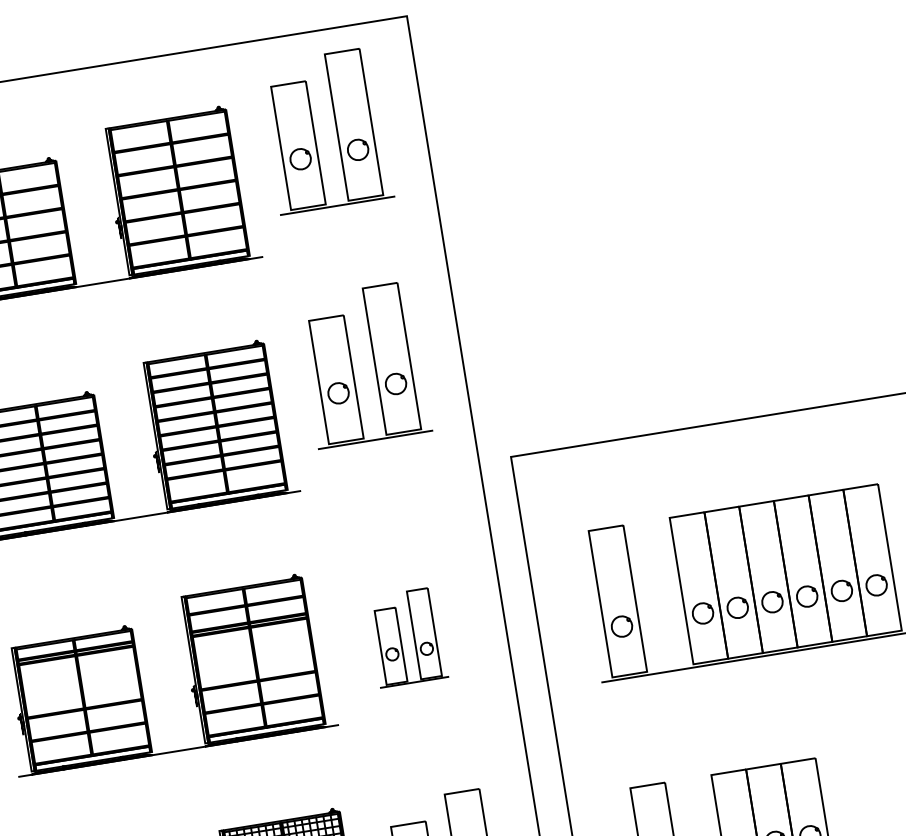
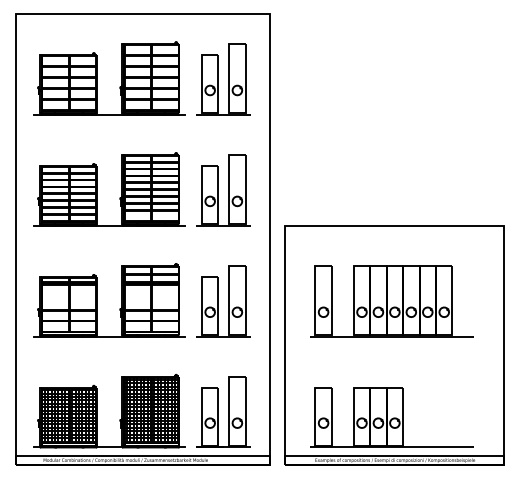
part: (325, 131) -> (223, 79), moved
part: (362, 365) -> (223, 190), moved
part: (407, 638) -> (223, 301), size x1.67

